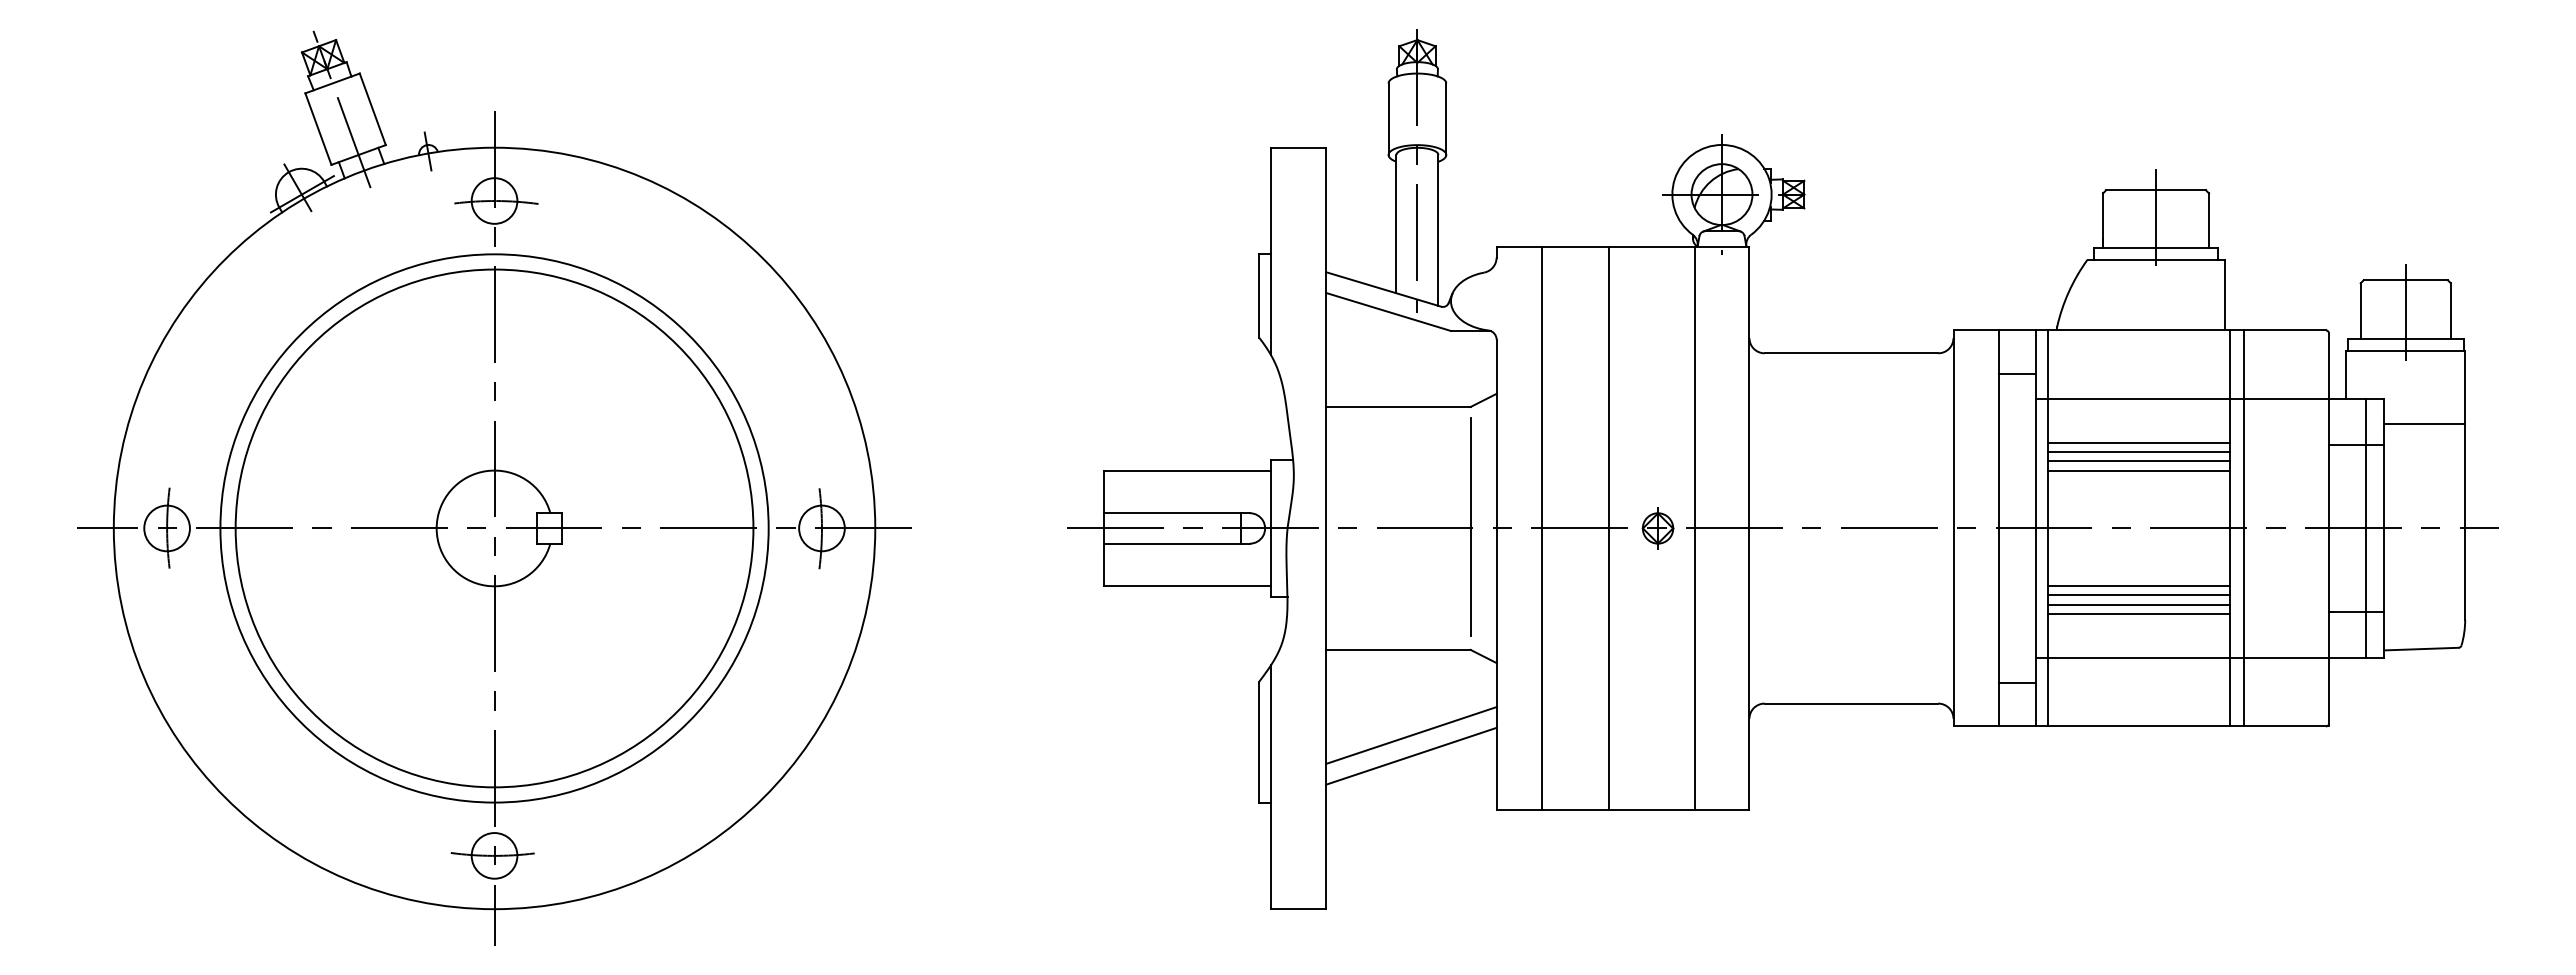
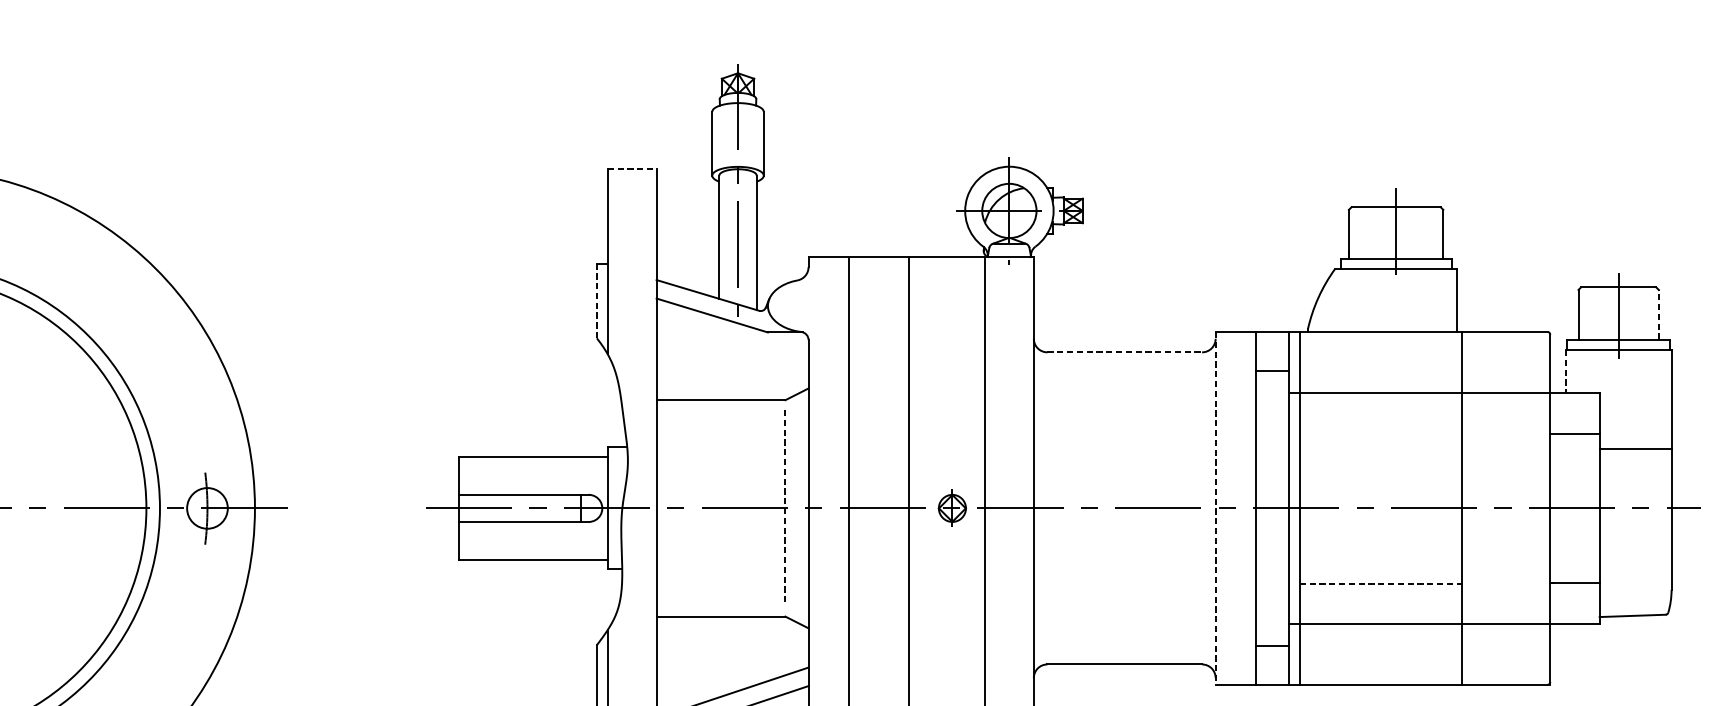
line: (1299, 147) -> (632, 168), solid -> dashed
line: (1259, 295) -> (597, 300), solid -> dashed
line: (2450, 311) -> (1658, 315), solid -> dashed
line: (1851, 353) -> (1124, 352), solid -> dashed
line: (2346, 375) -> (1565, 372), solid -> dashed
line: (2424, 423) -> (1635, 448), moved
line: (2138, 443) -> (1380, 432), removed
line: (2138, 452) -> (1380, 440), removed
line: (2138, 461) -> (1380, 448), removed
line: (2138, 470) -> (1380, 456), removed
line: (1470, 527) -> (785, 507), solid -> dashed
line: (1953, 528) -> (1215, 508), solid -> dashed
line: (2243, 528) -> (1474, 508), removed
line: (2366, 528) -> (1583, 508), removed
line: (2138, 586) -> (1380, 560), removed
line: (2138, 595) -> (1380, 568), removed
line: (2138, 604) -> (1380, 576), removed
line: (2139, 613) -> (1381, 584), solid -> dashed

